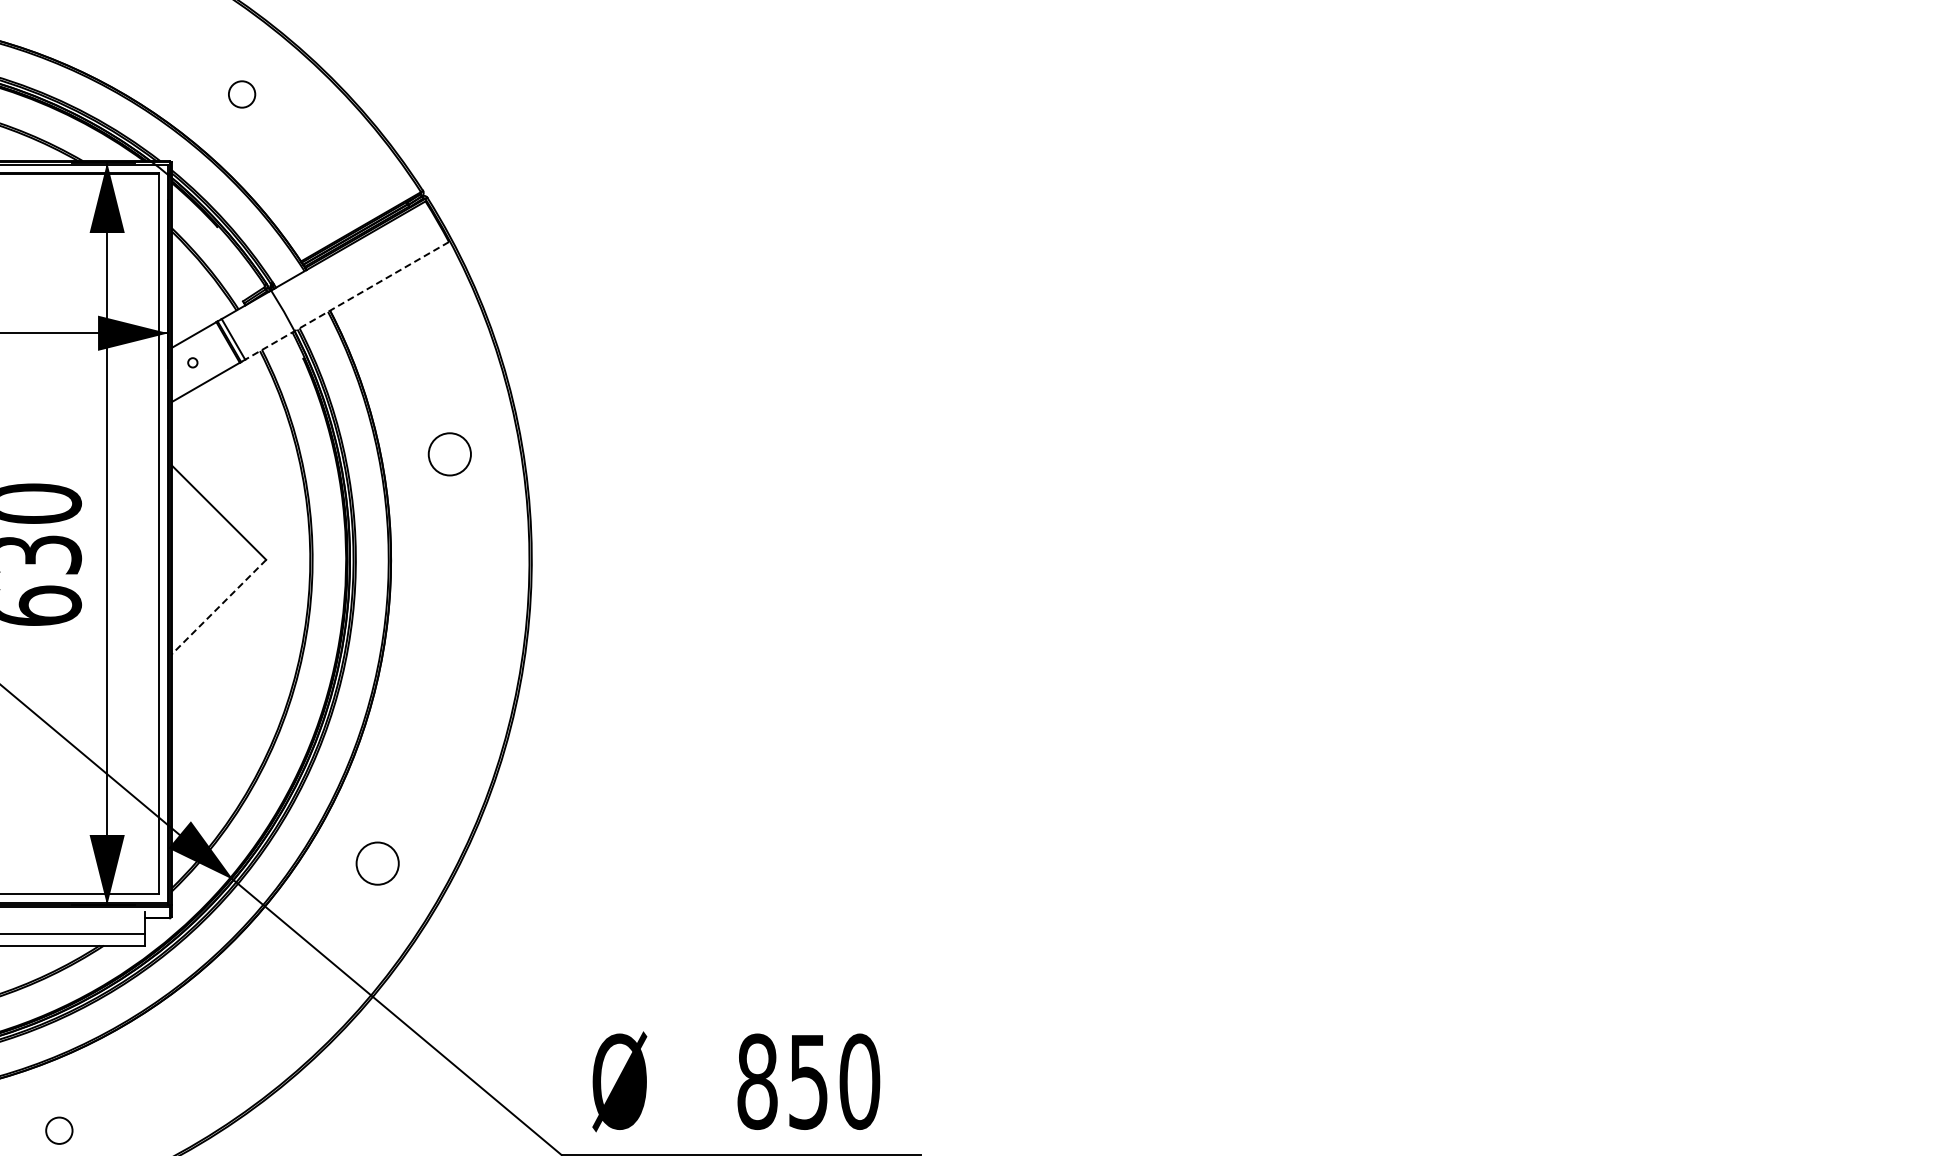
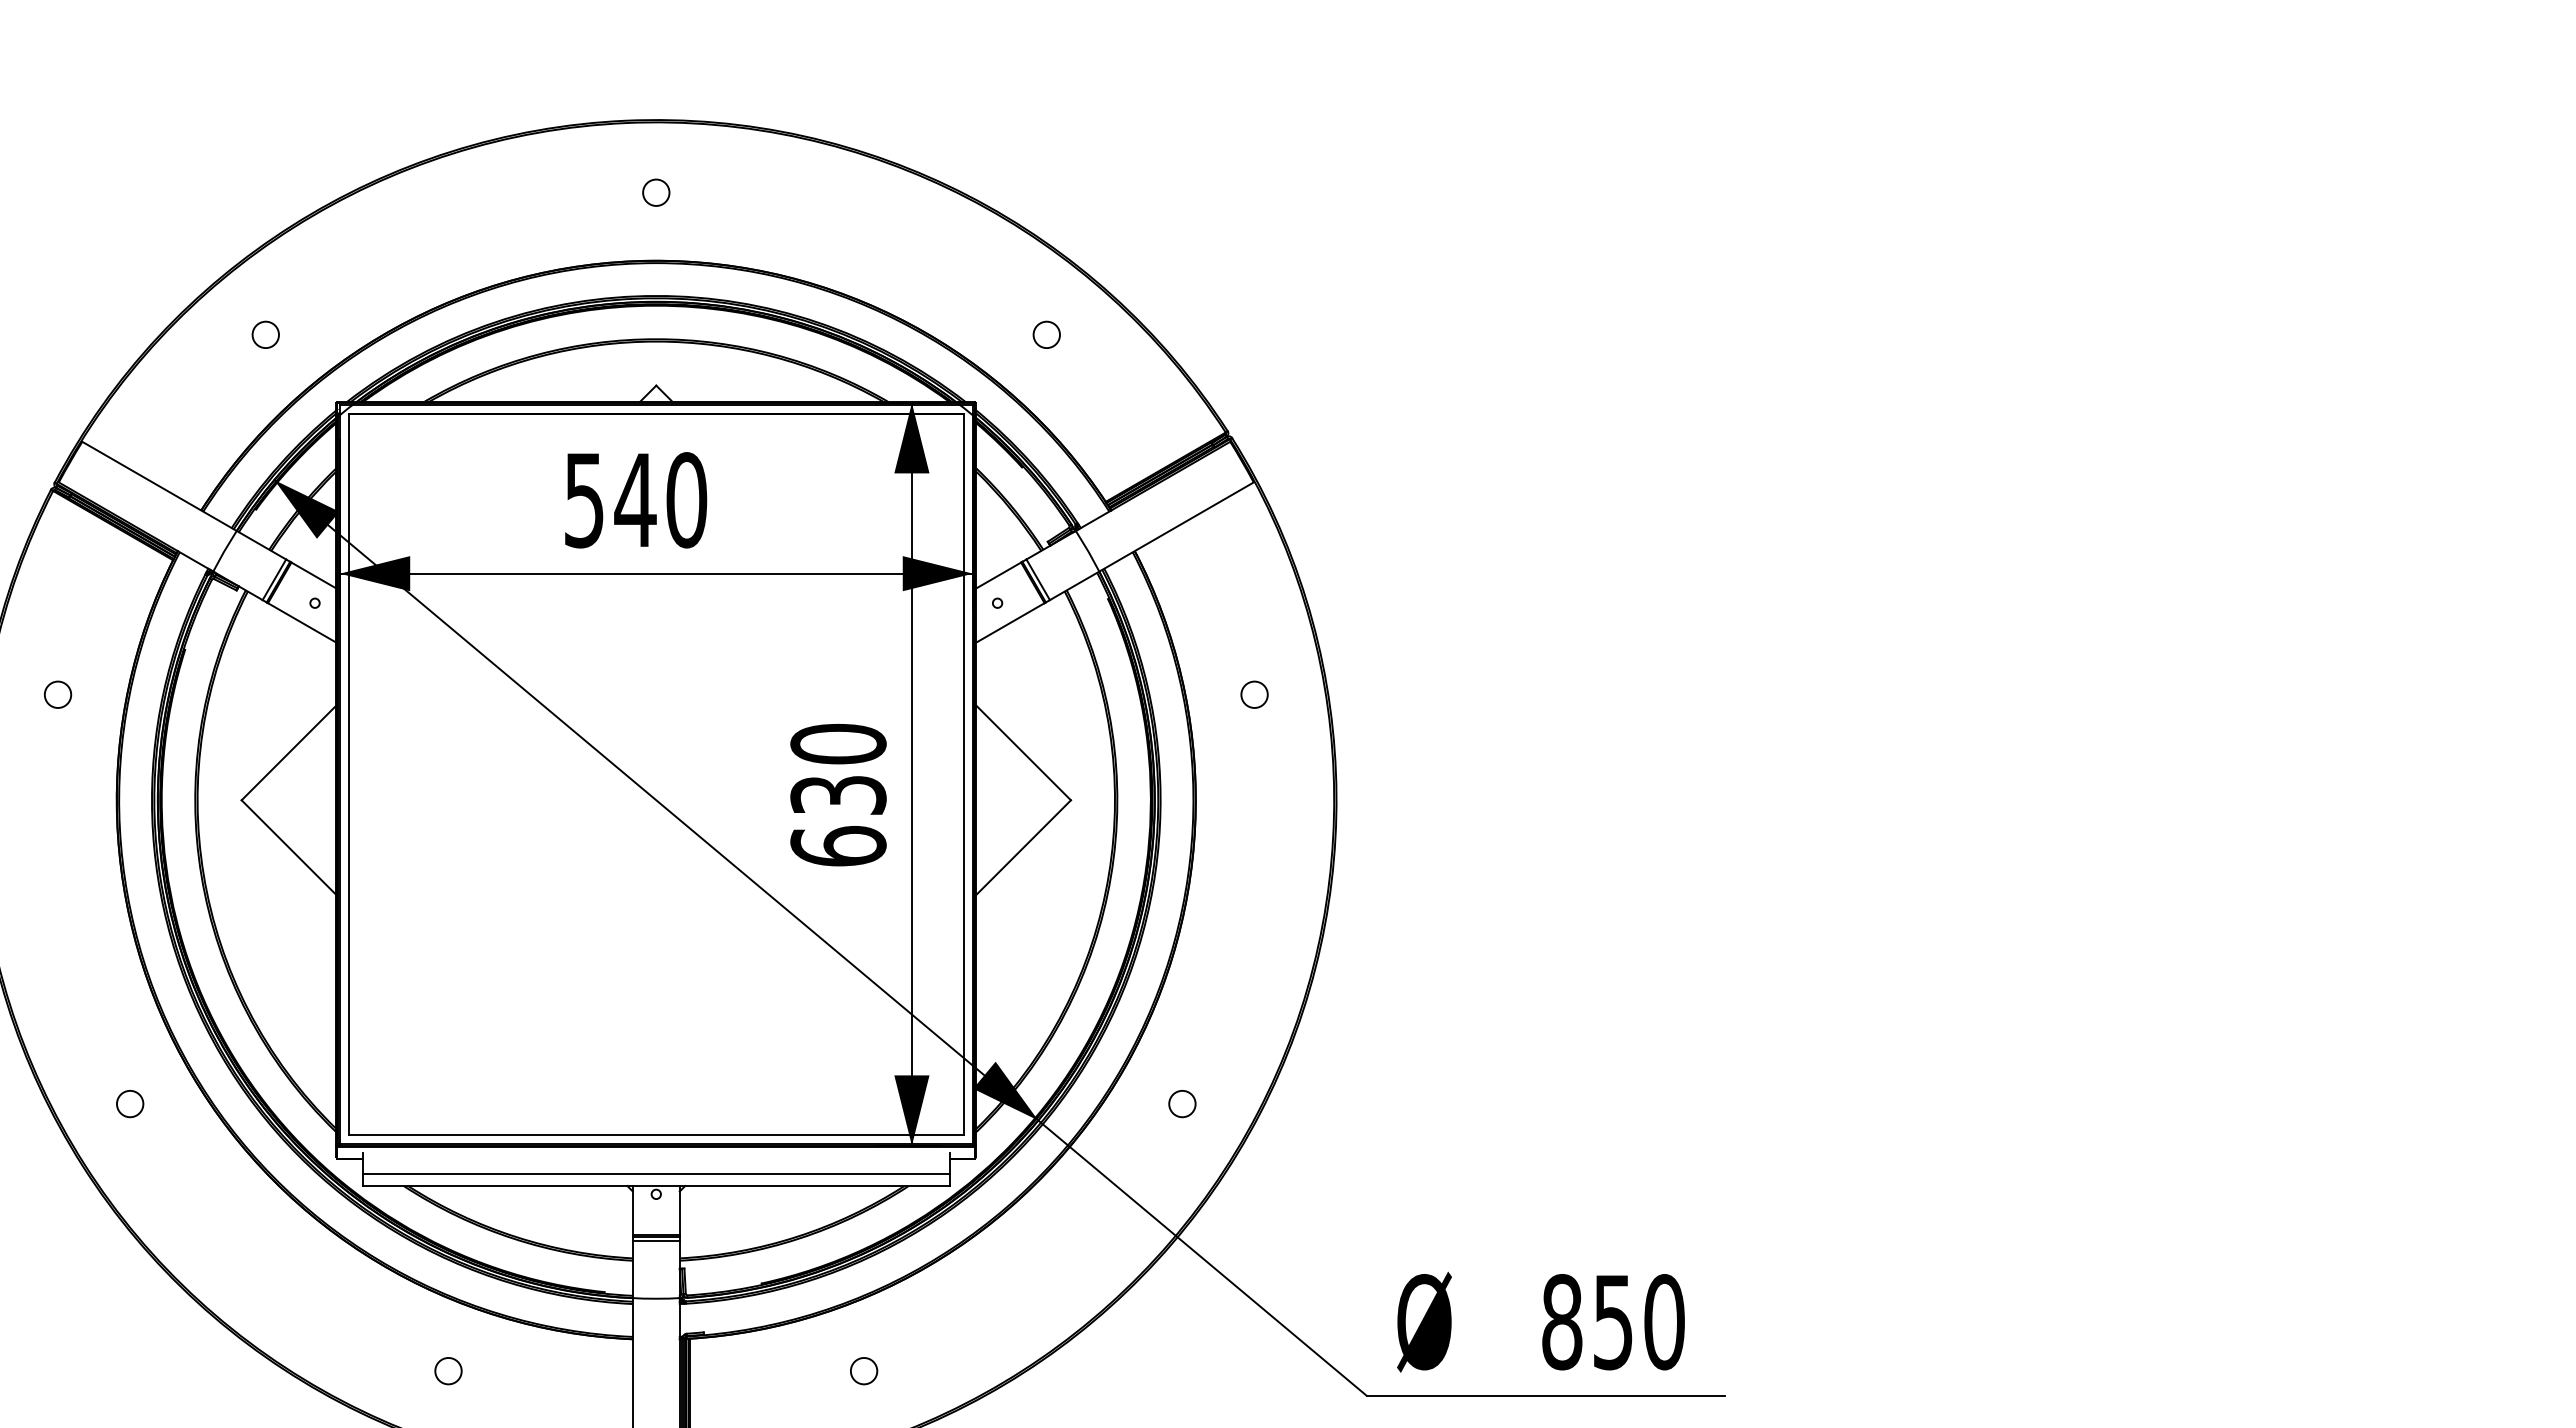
line: (346, 301) -> (1151, 541), dashed -> solid
circle: (449, 454) -> (1254, 694), size x0.62
line: (218, 607) -> (1023, 847), dashed -> solid
circle: (377, 863) -> (1182, 1103), size x0.62

